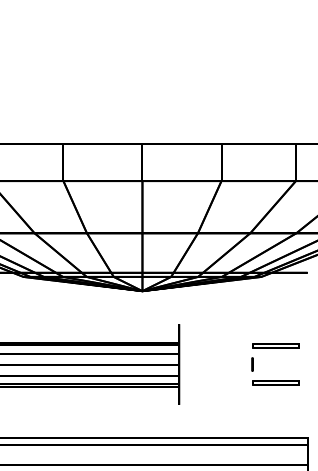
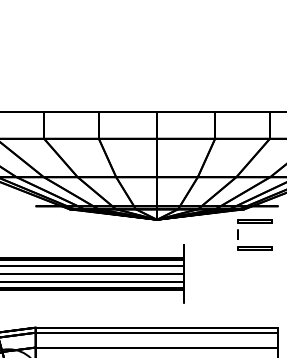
part: (274, 349) -> (254, 223), moved

